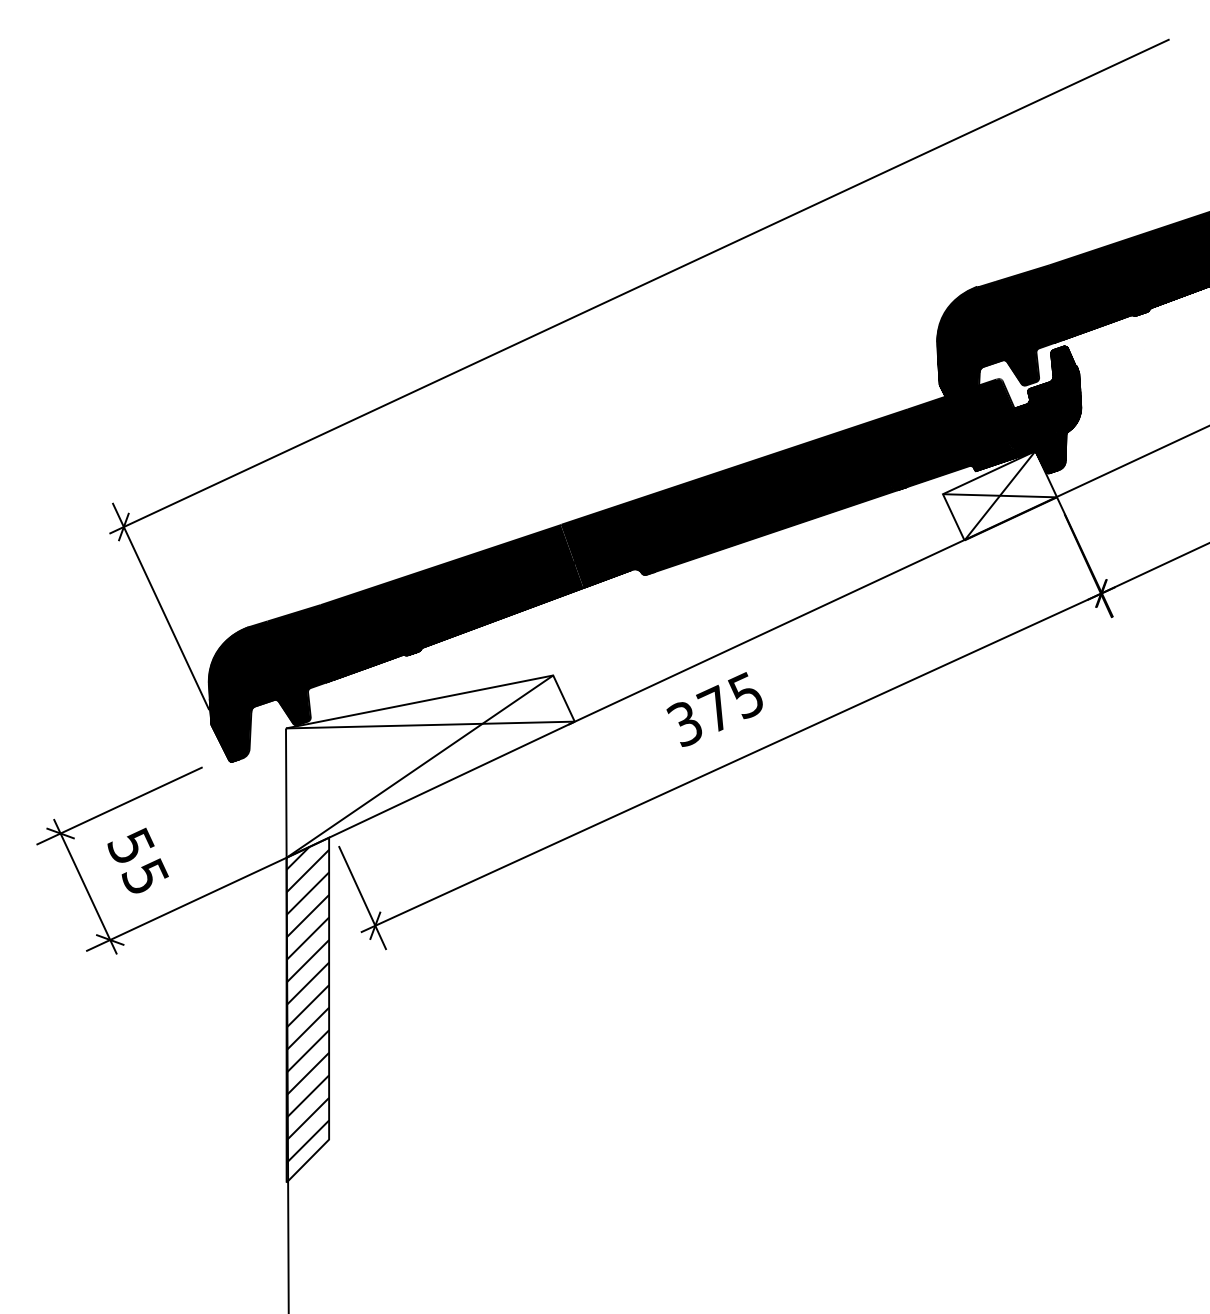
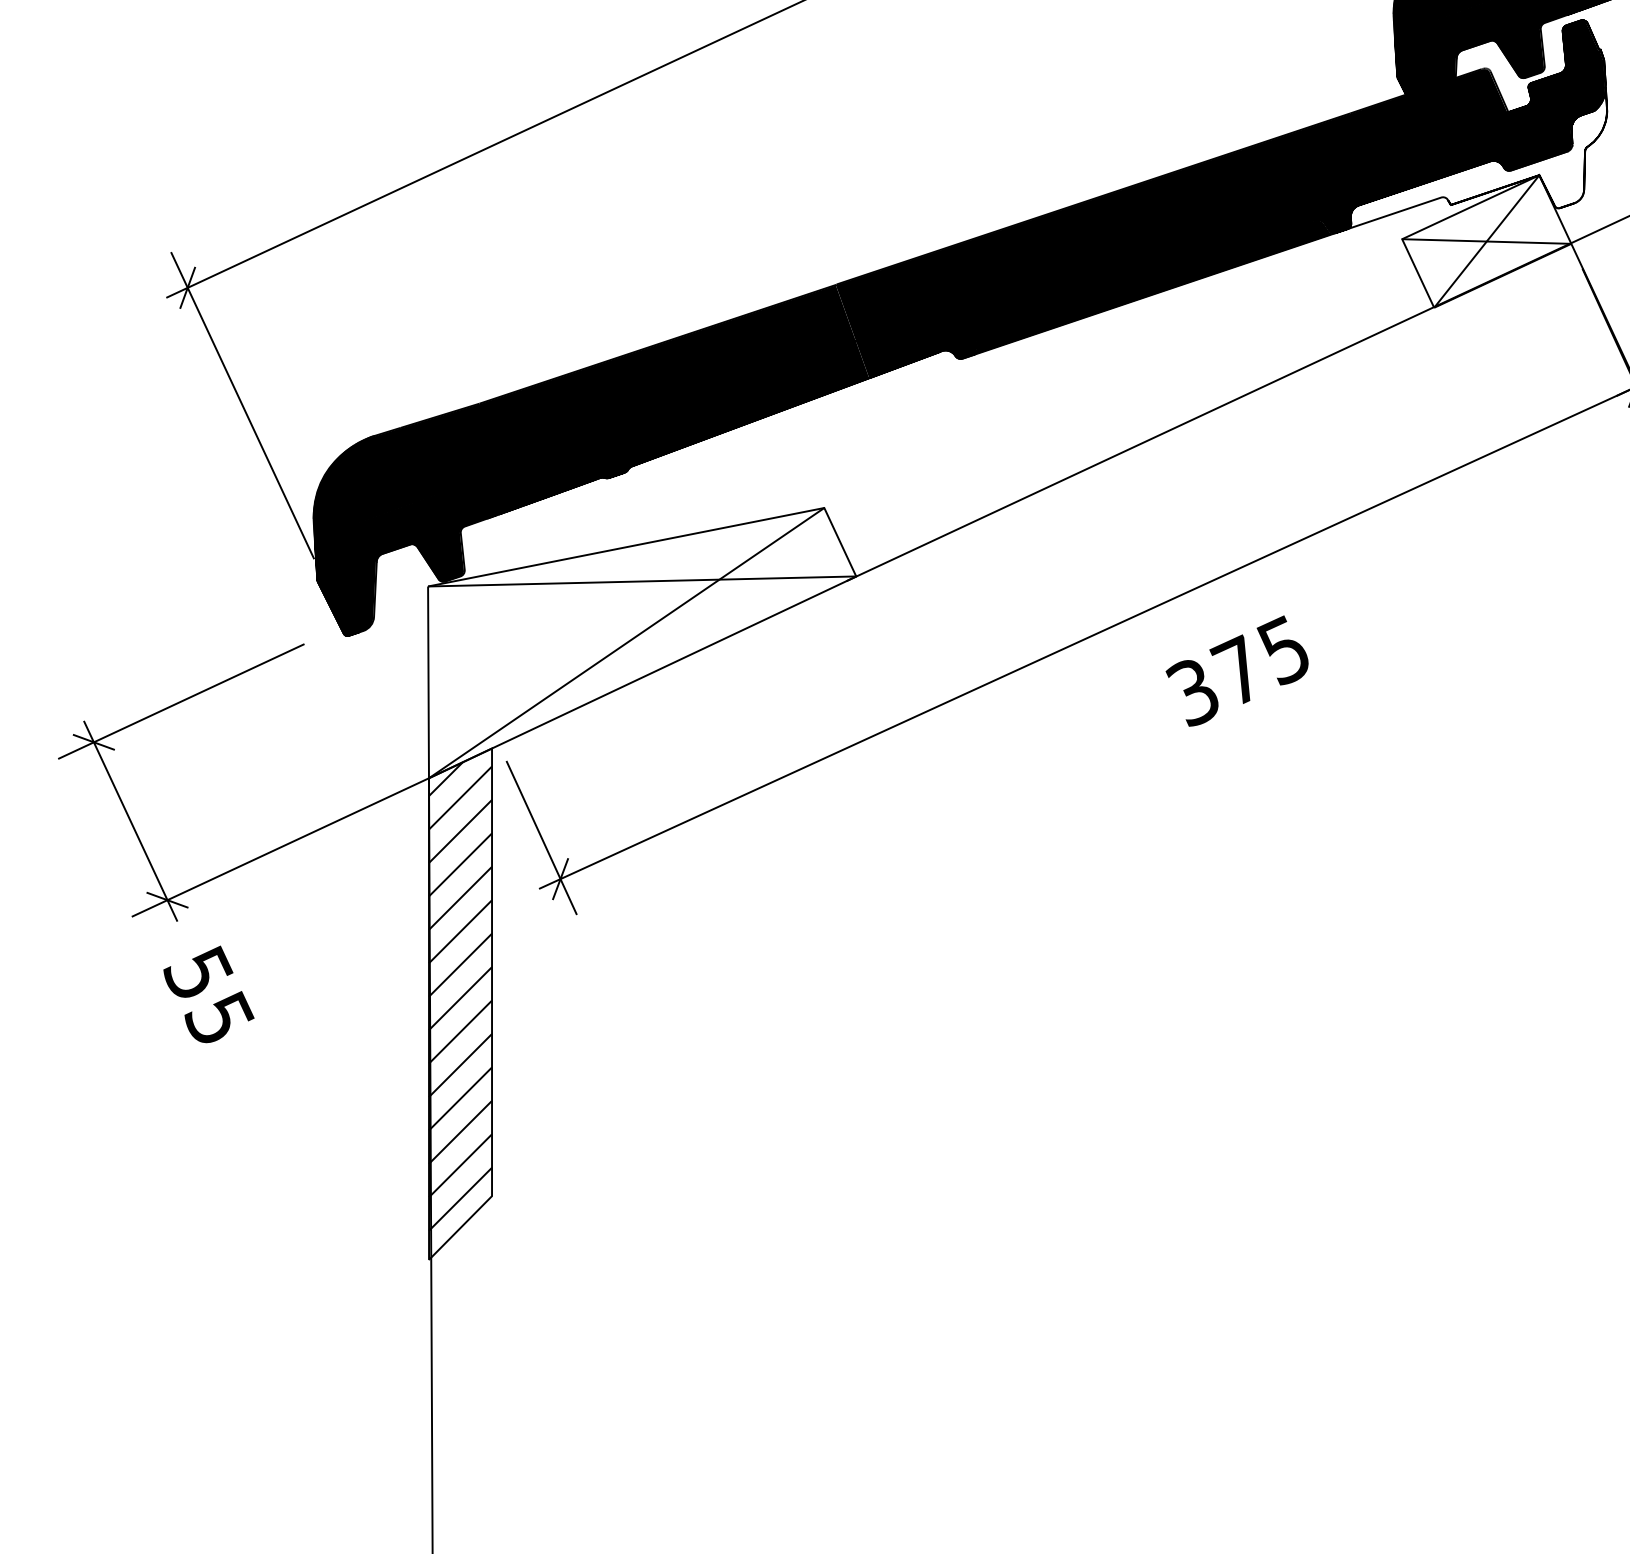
fill: (992, 439) -> (1475, 158), removed
text: (714, 709) -> (1236, 671), moved
text: (137, 860) -> (207, 994), moved

